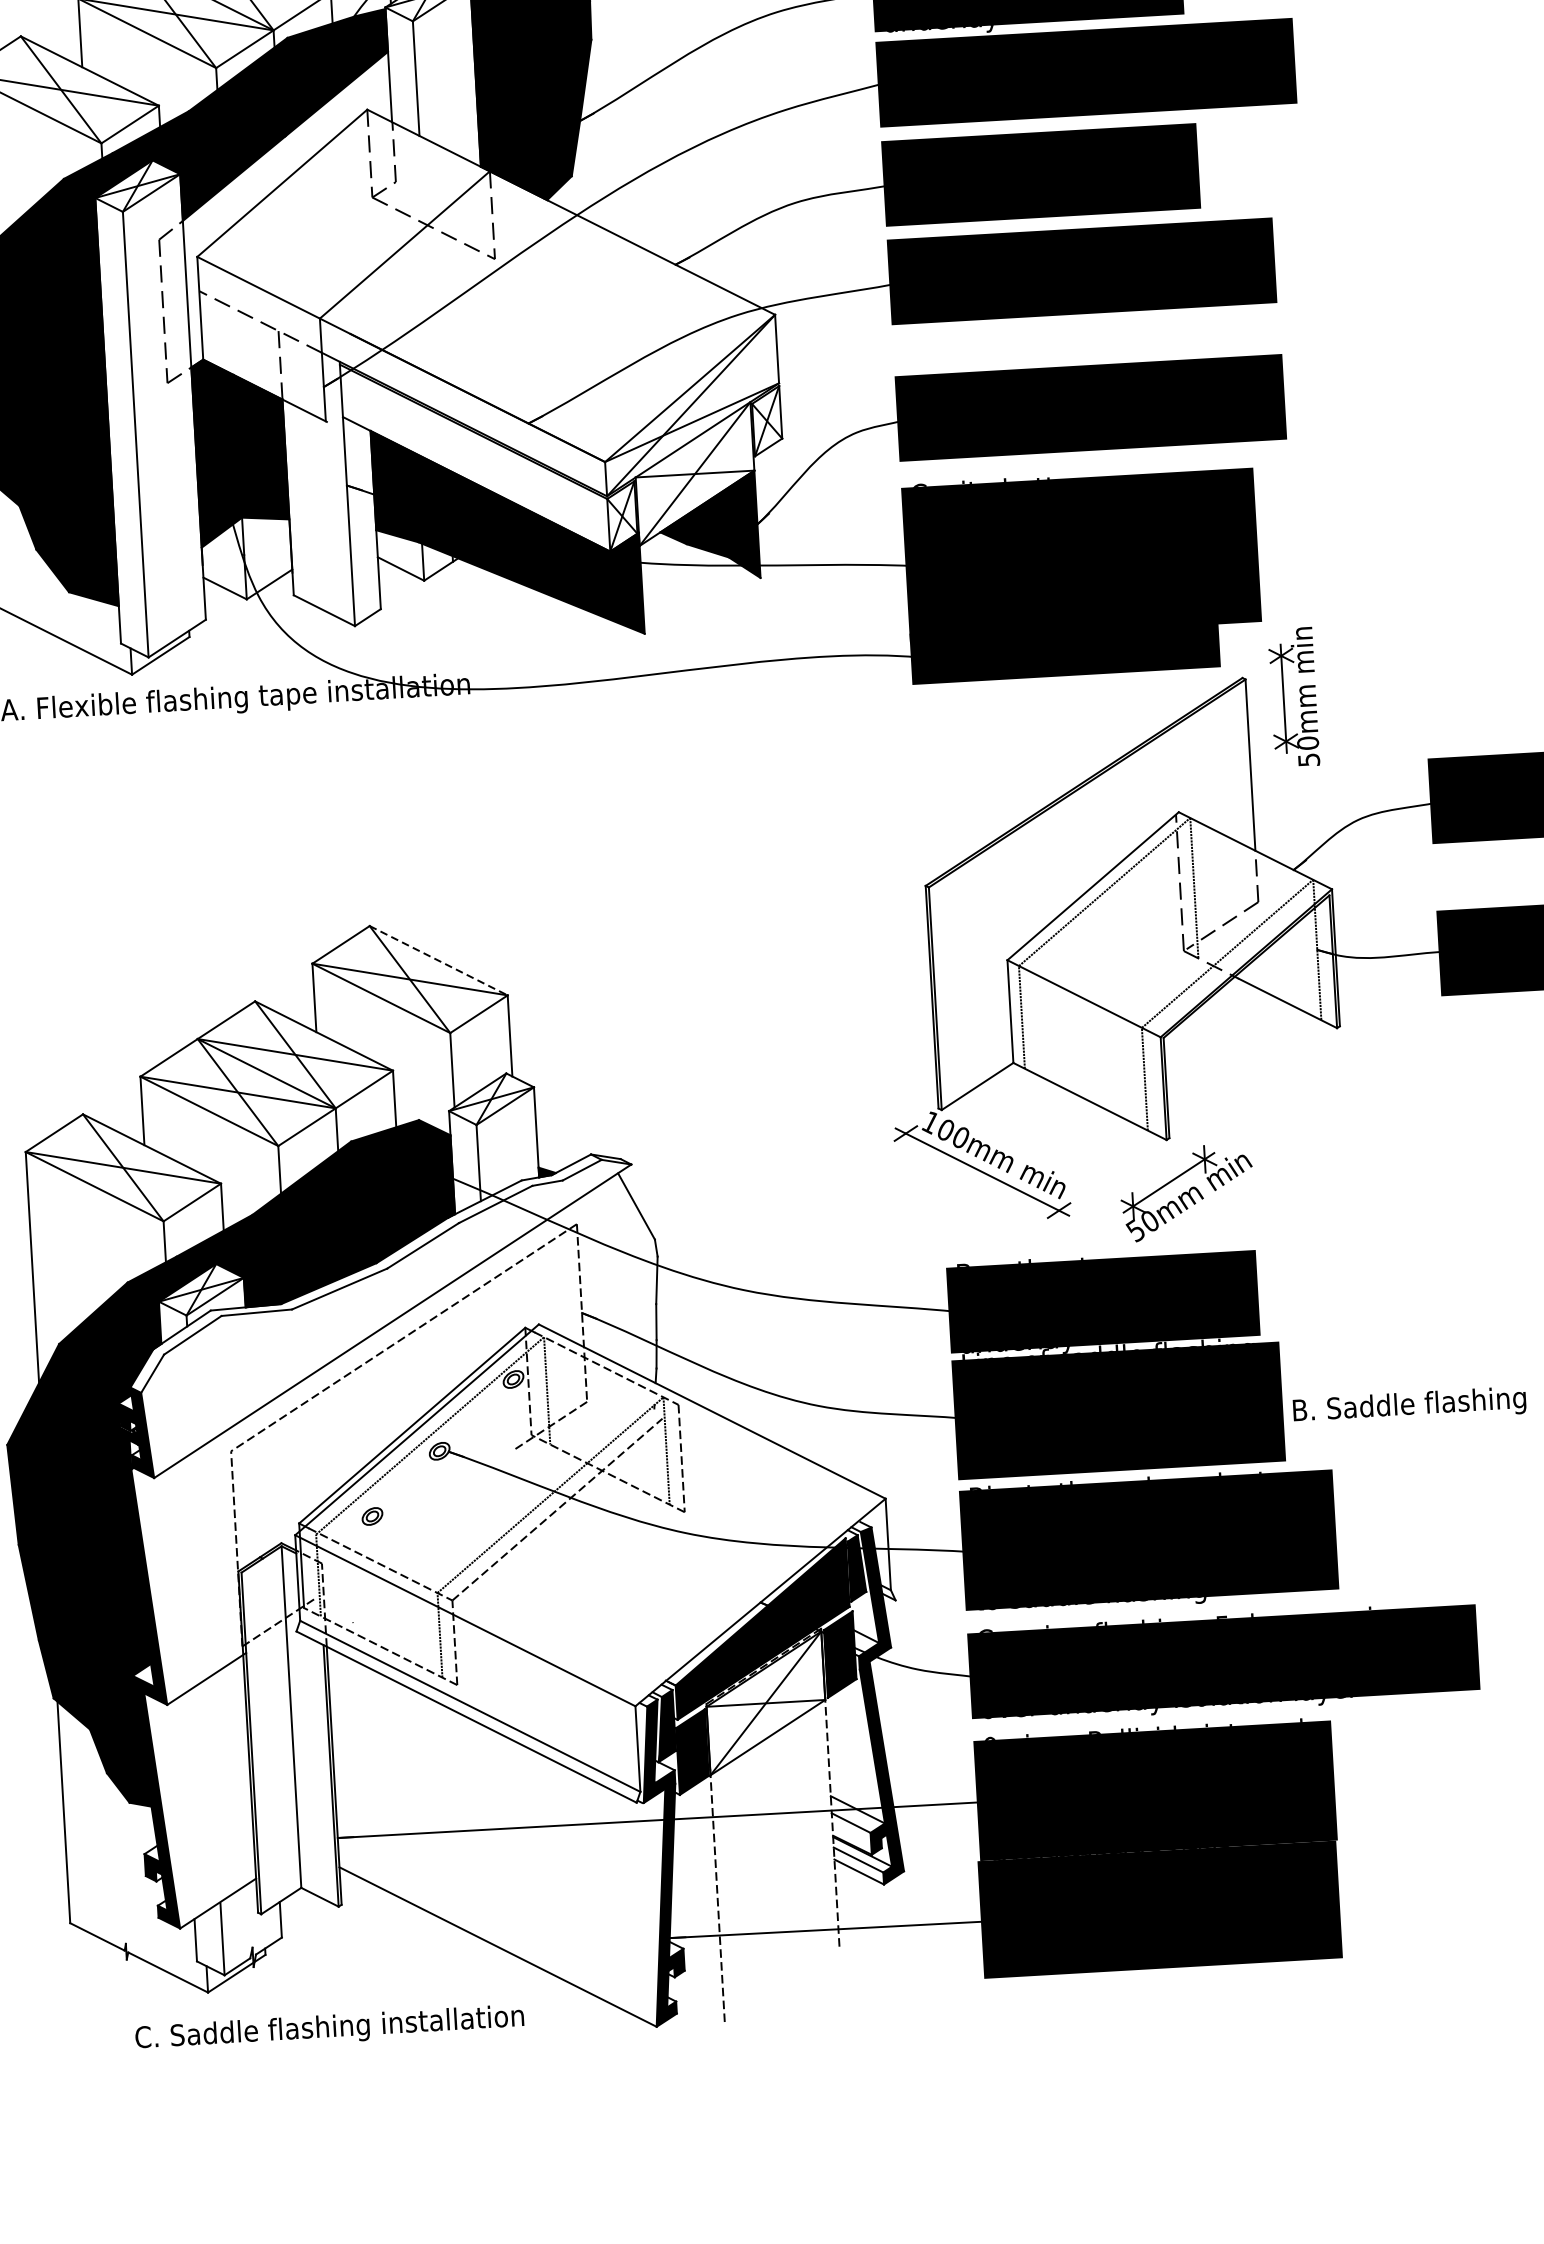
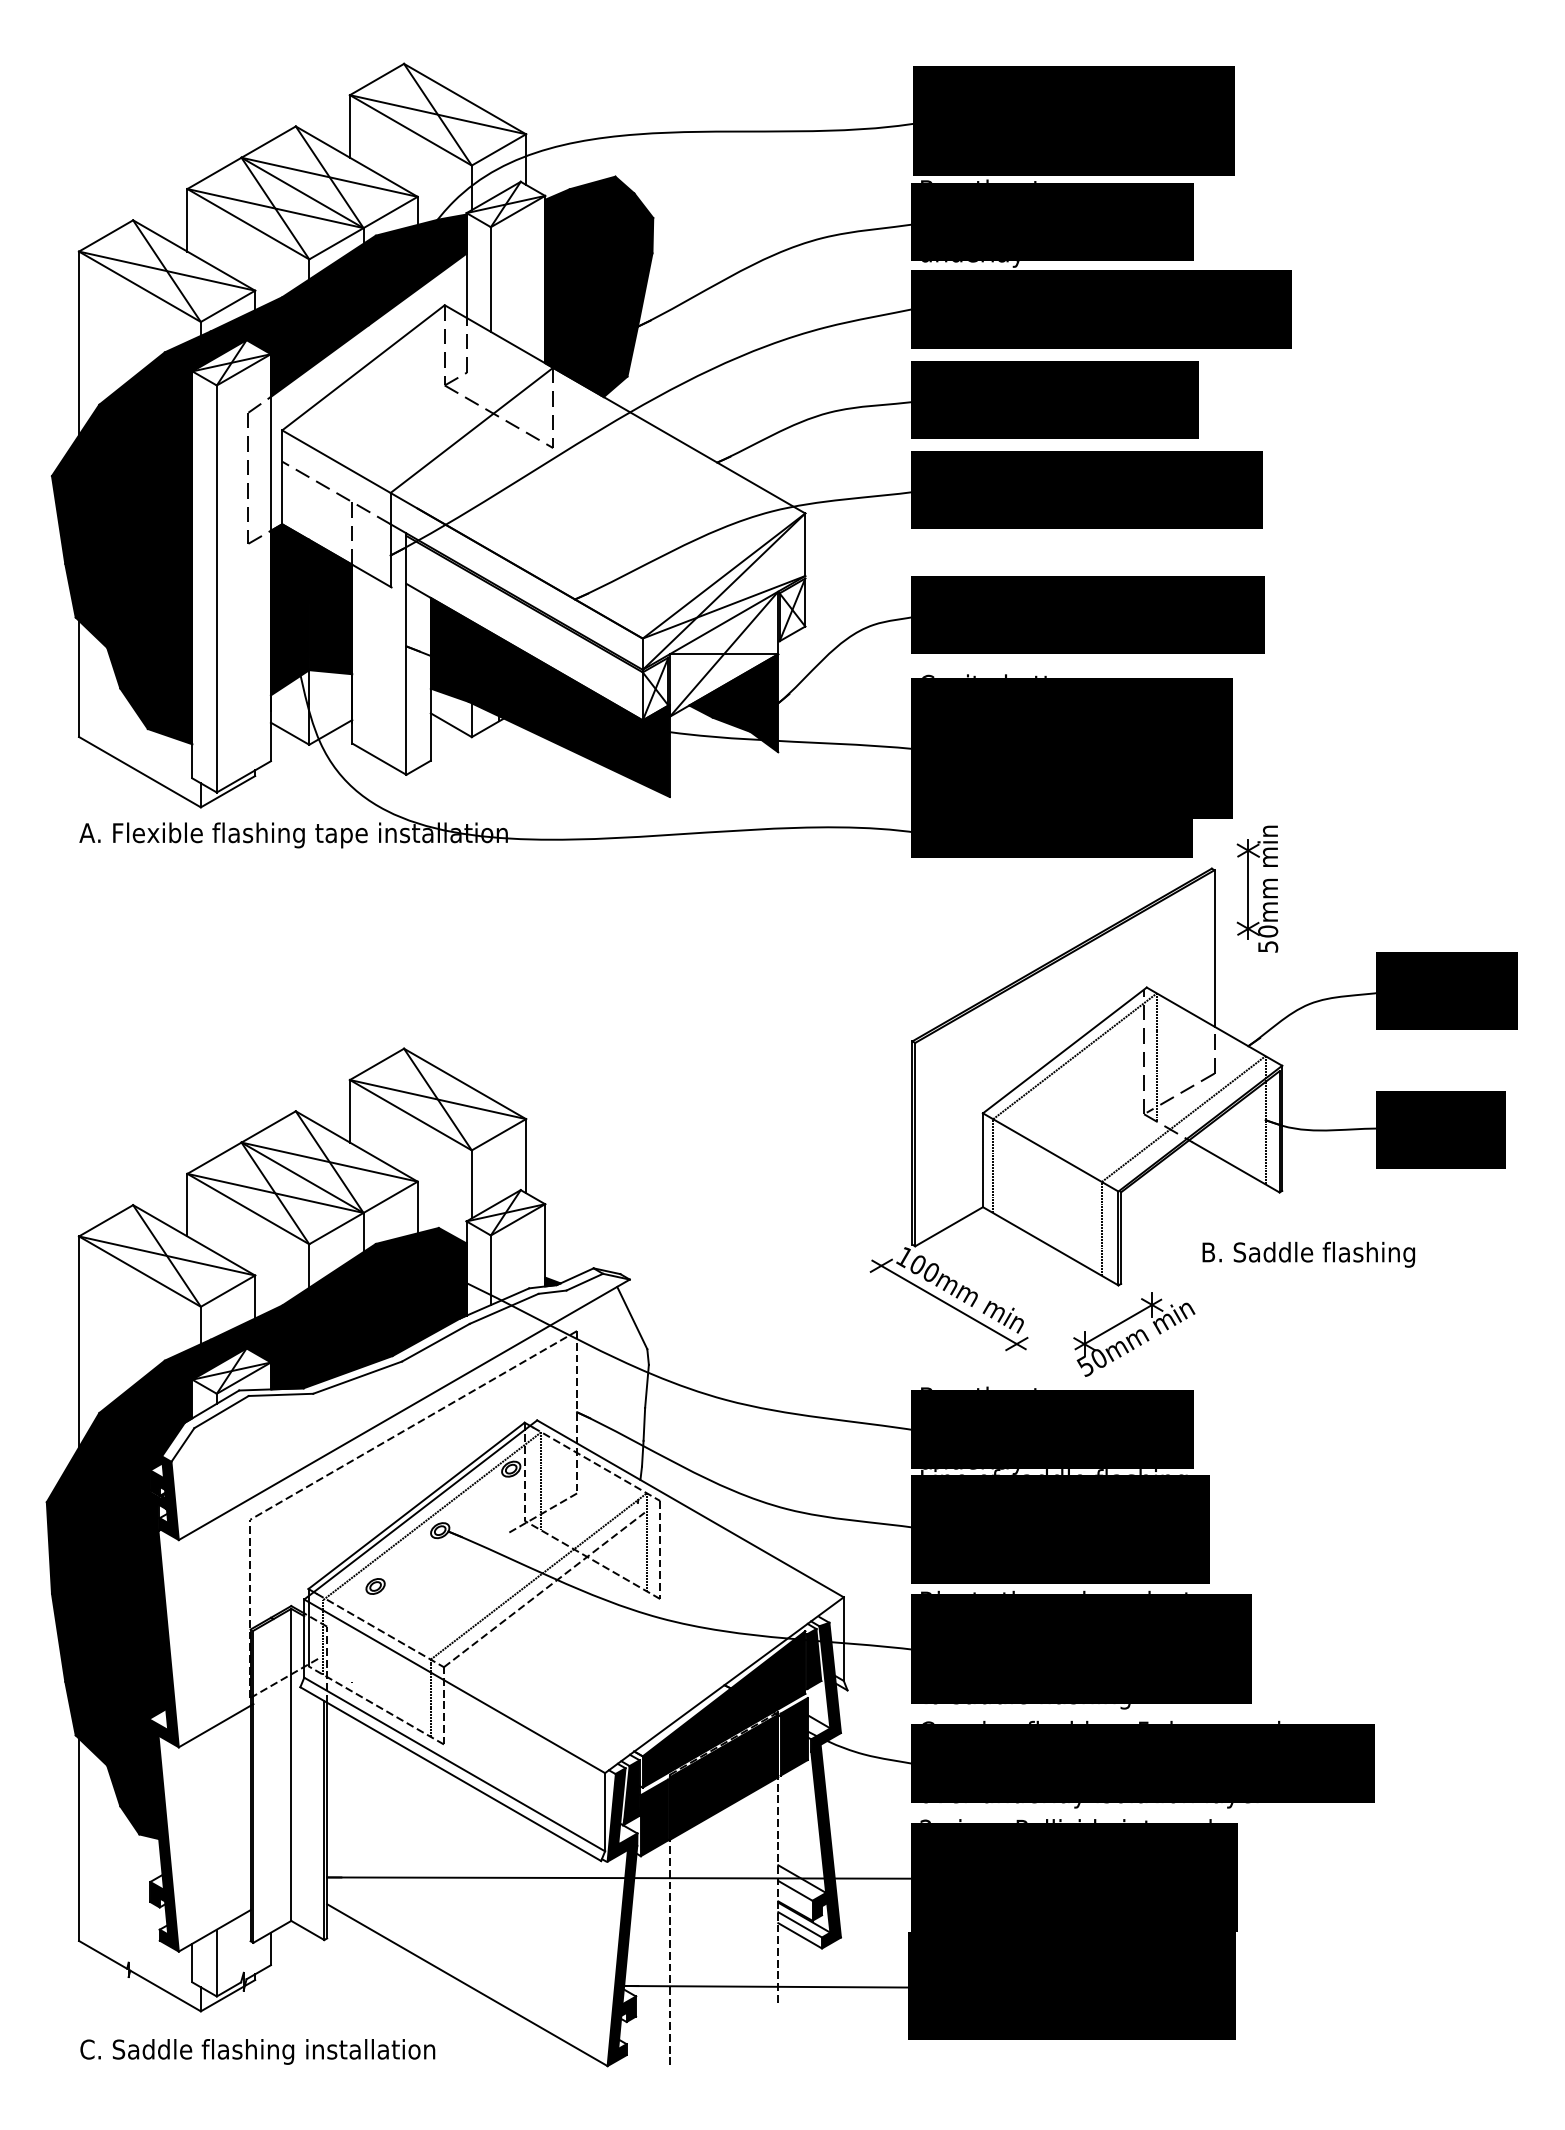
line: (439, 961) -> (465, 1084), dashed -> solid
text: (1409, 1406) -> (1308, 1254), moved
fill: (765, 1702) -> (723, 1776), added
text: (989, 1737) -> (925, 1820), 0 -> 2
text: (329, 2028) -> (257, 2051), moved

